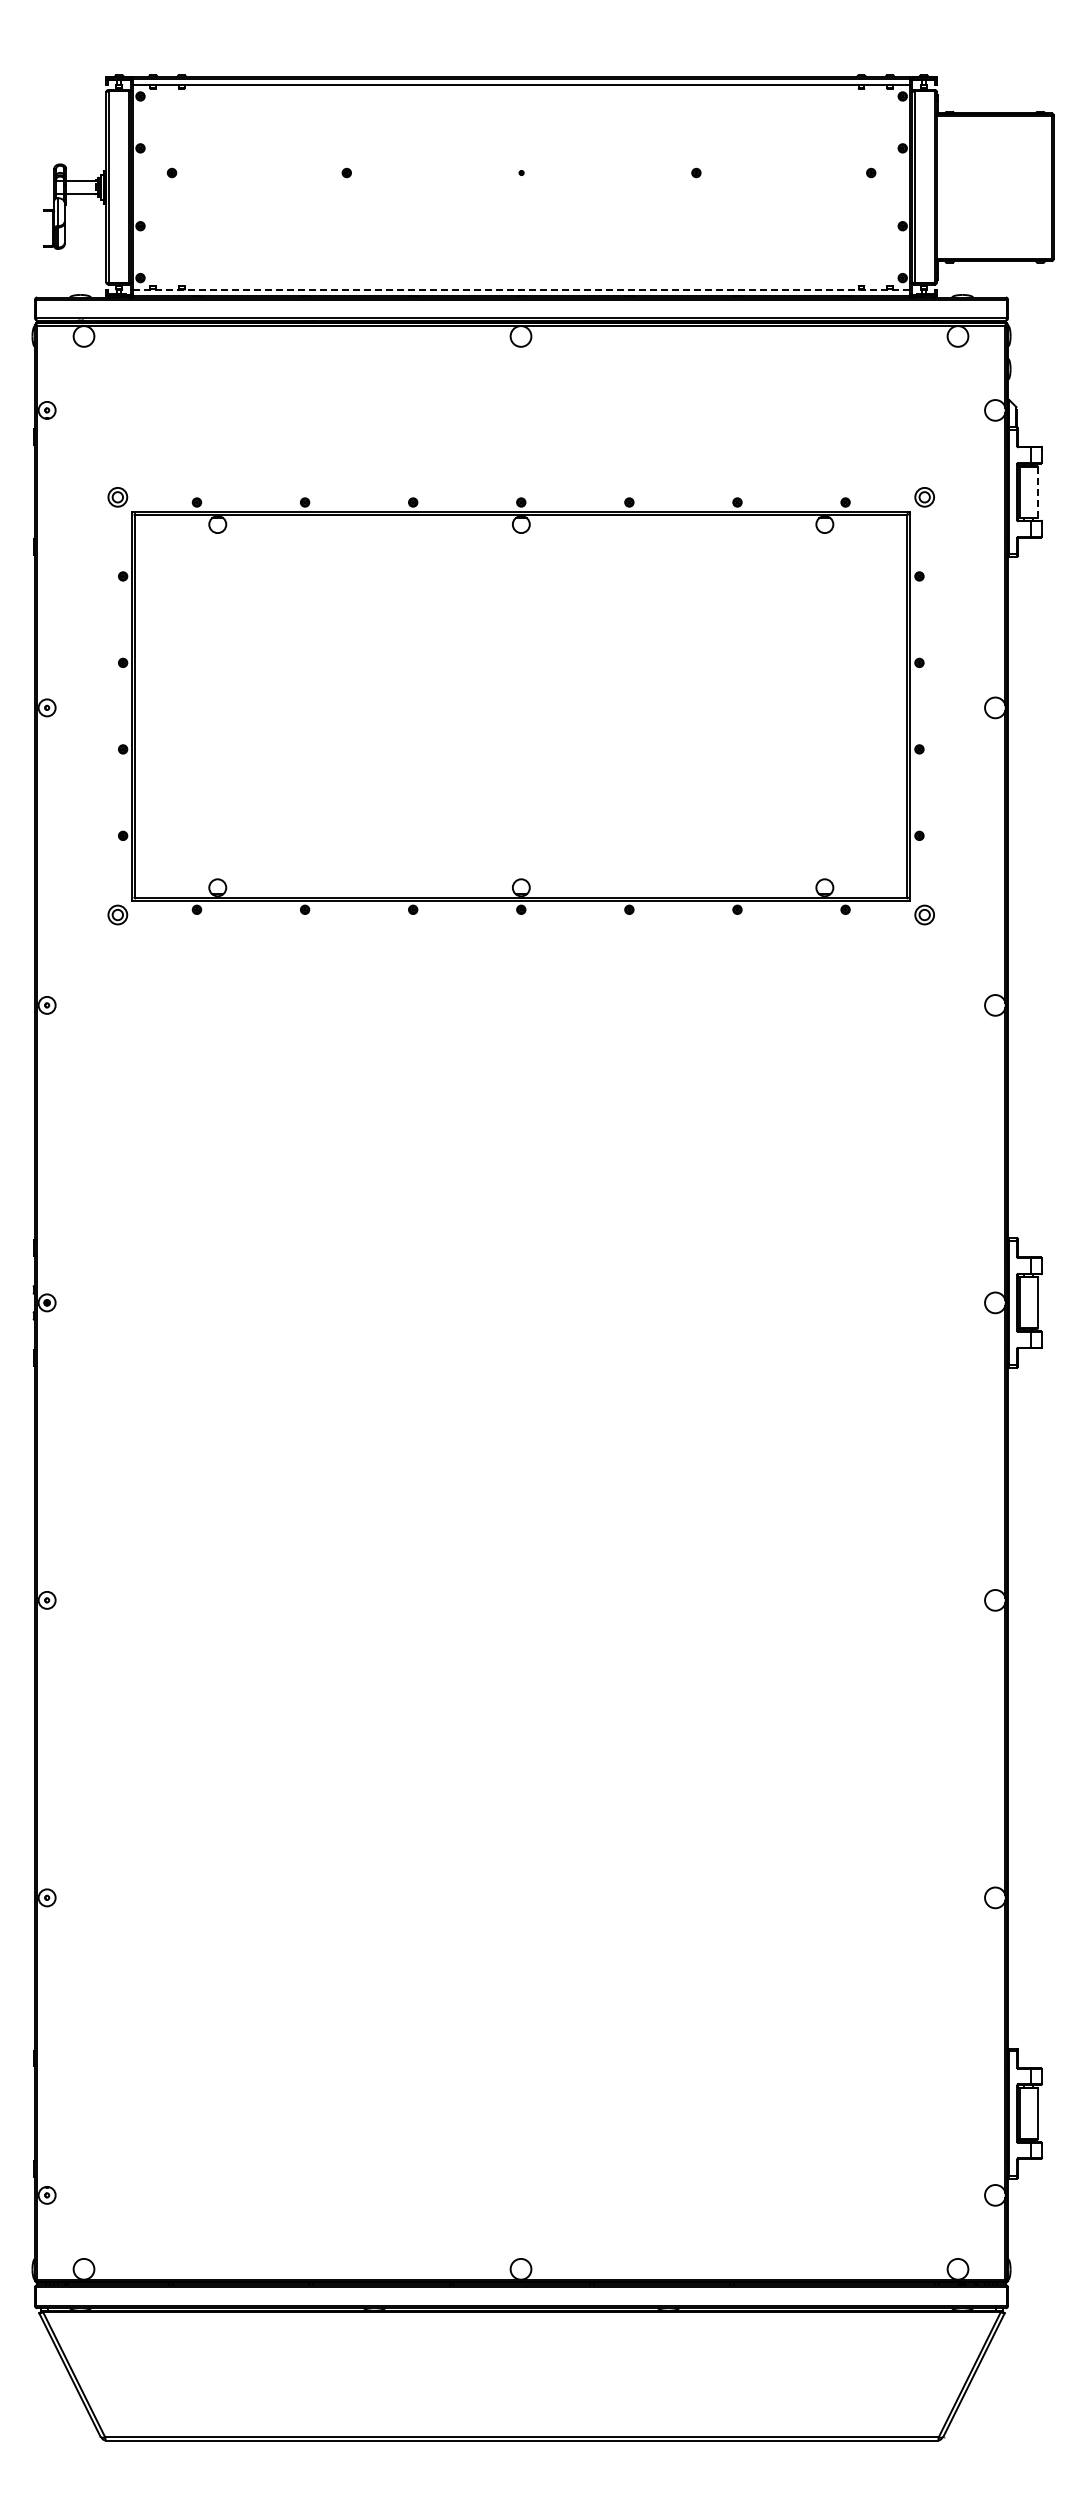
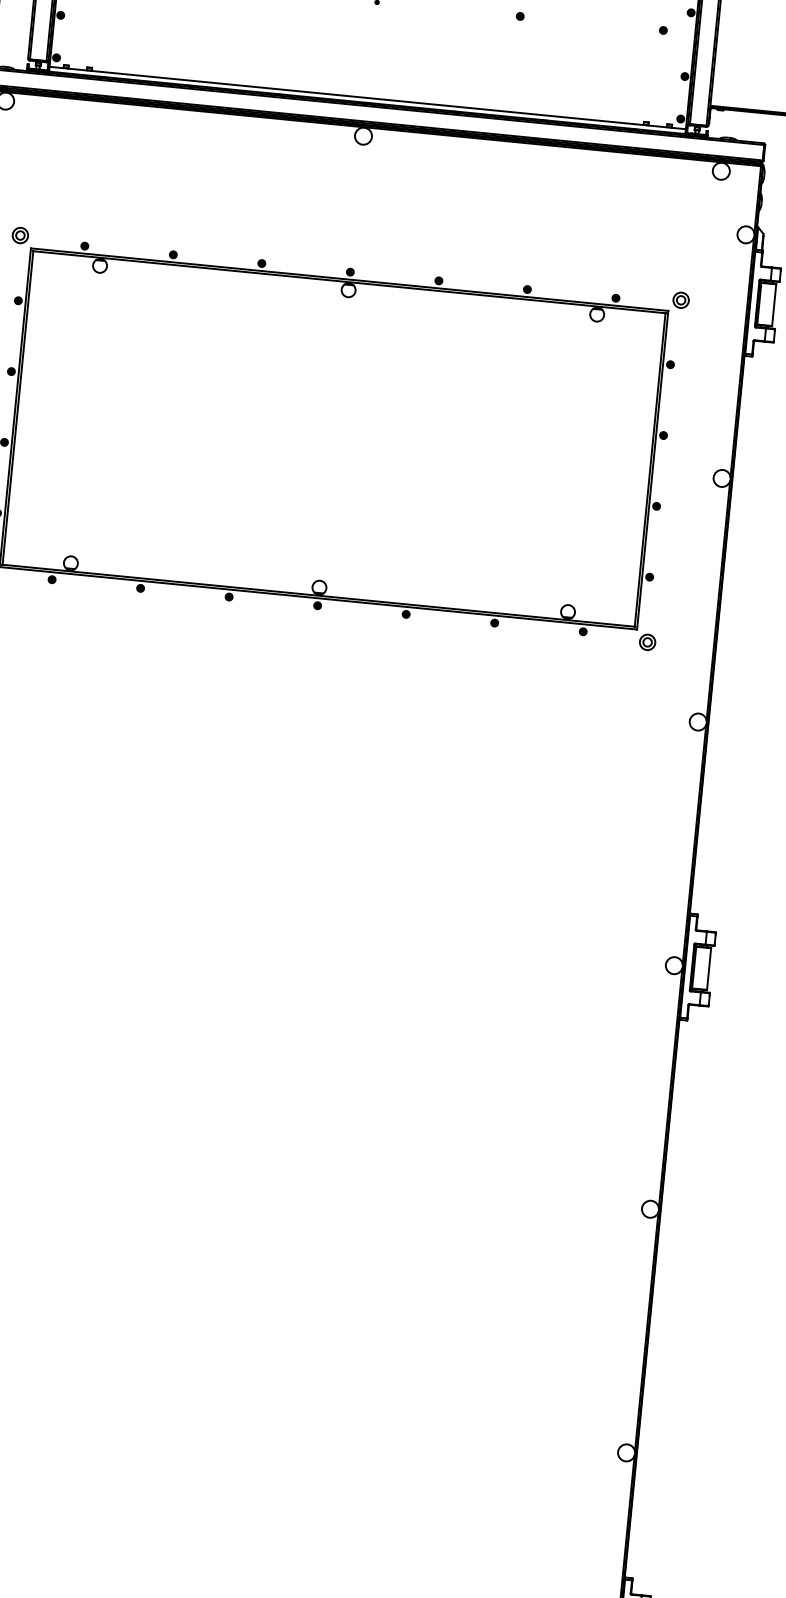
line: (521, 289) -> (367, 97), dashed -> solid
line: (1037, 491) -> (773, 304), dashed -> solid

